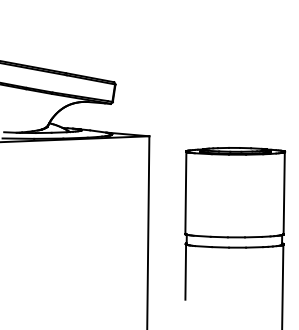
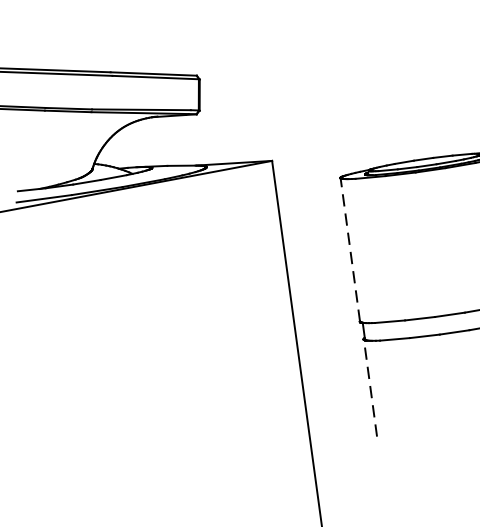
line: (185, 192) -> (349, 249), solid -> dashed
line: (185, 271) -> (369, 387), solid -> dashed

